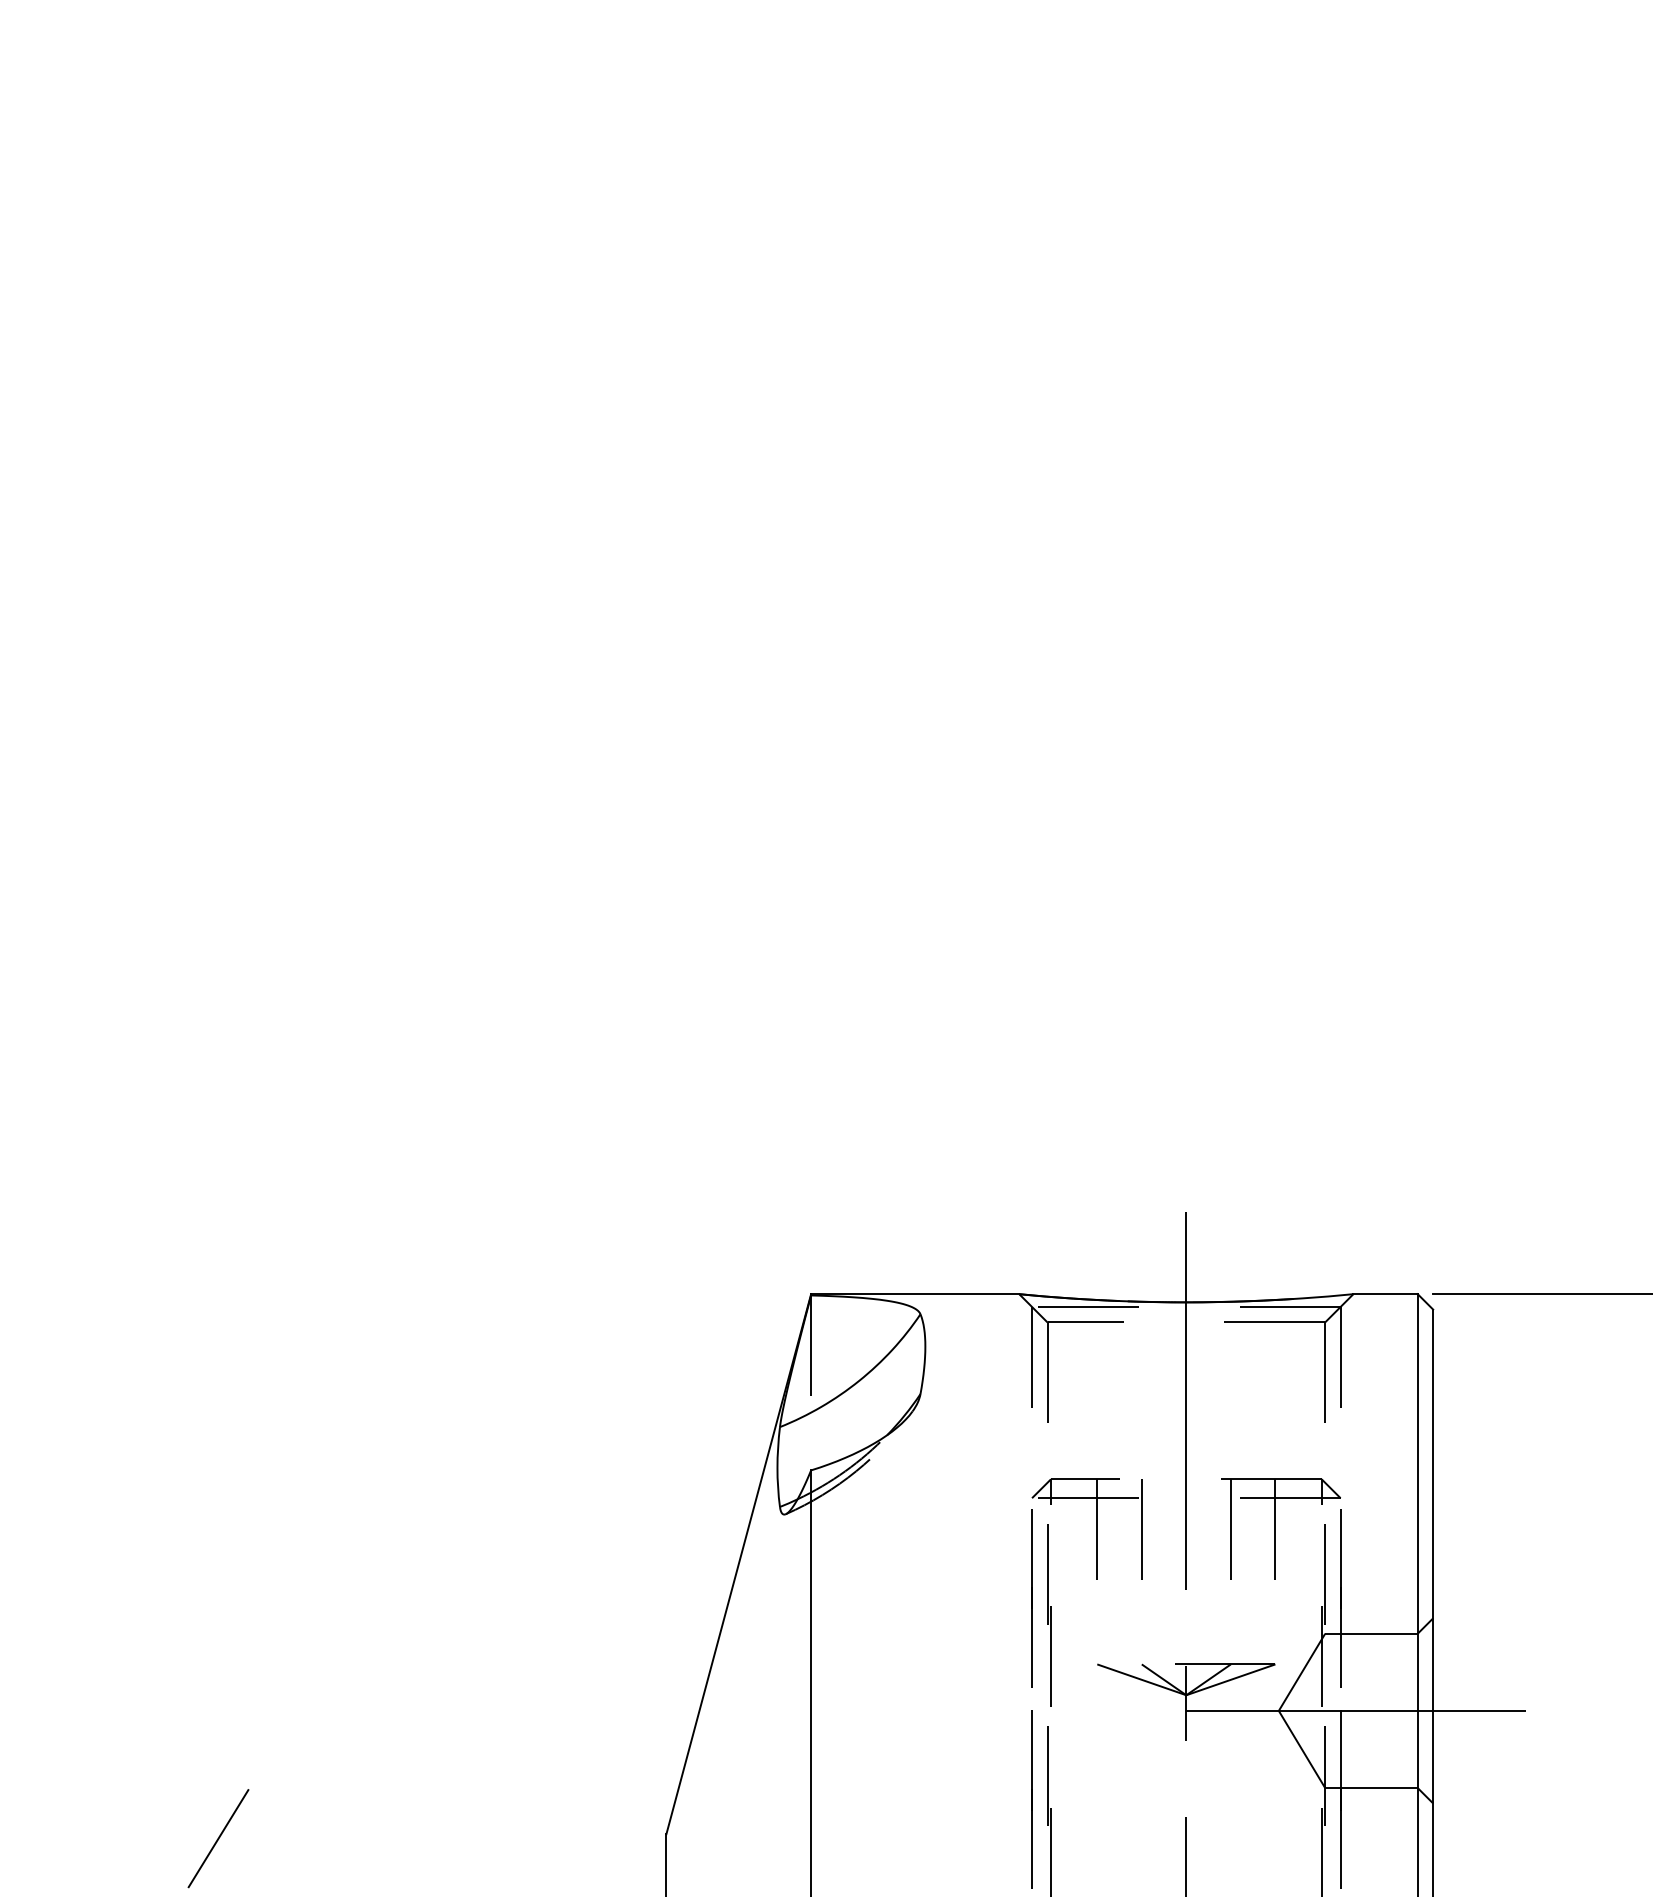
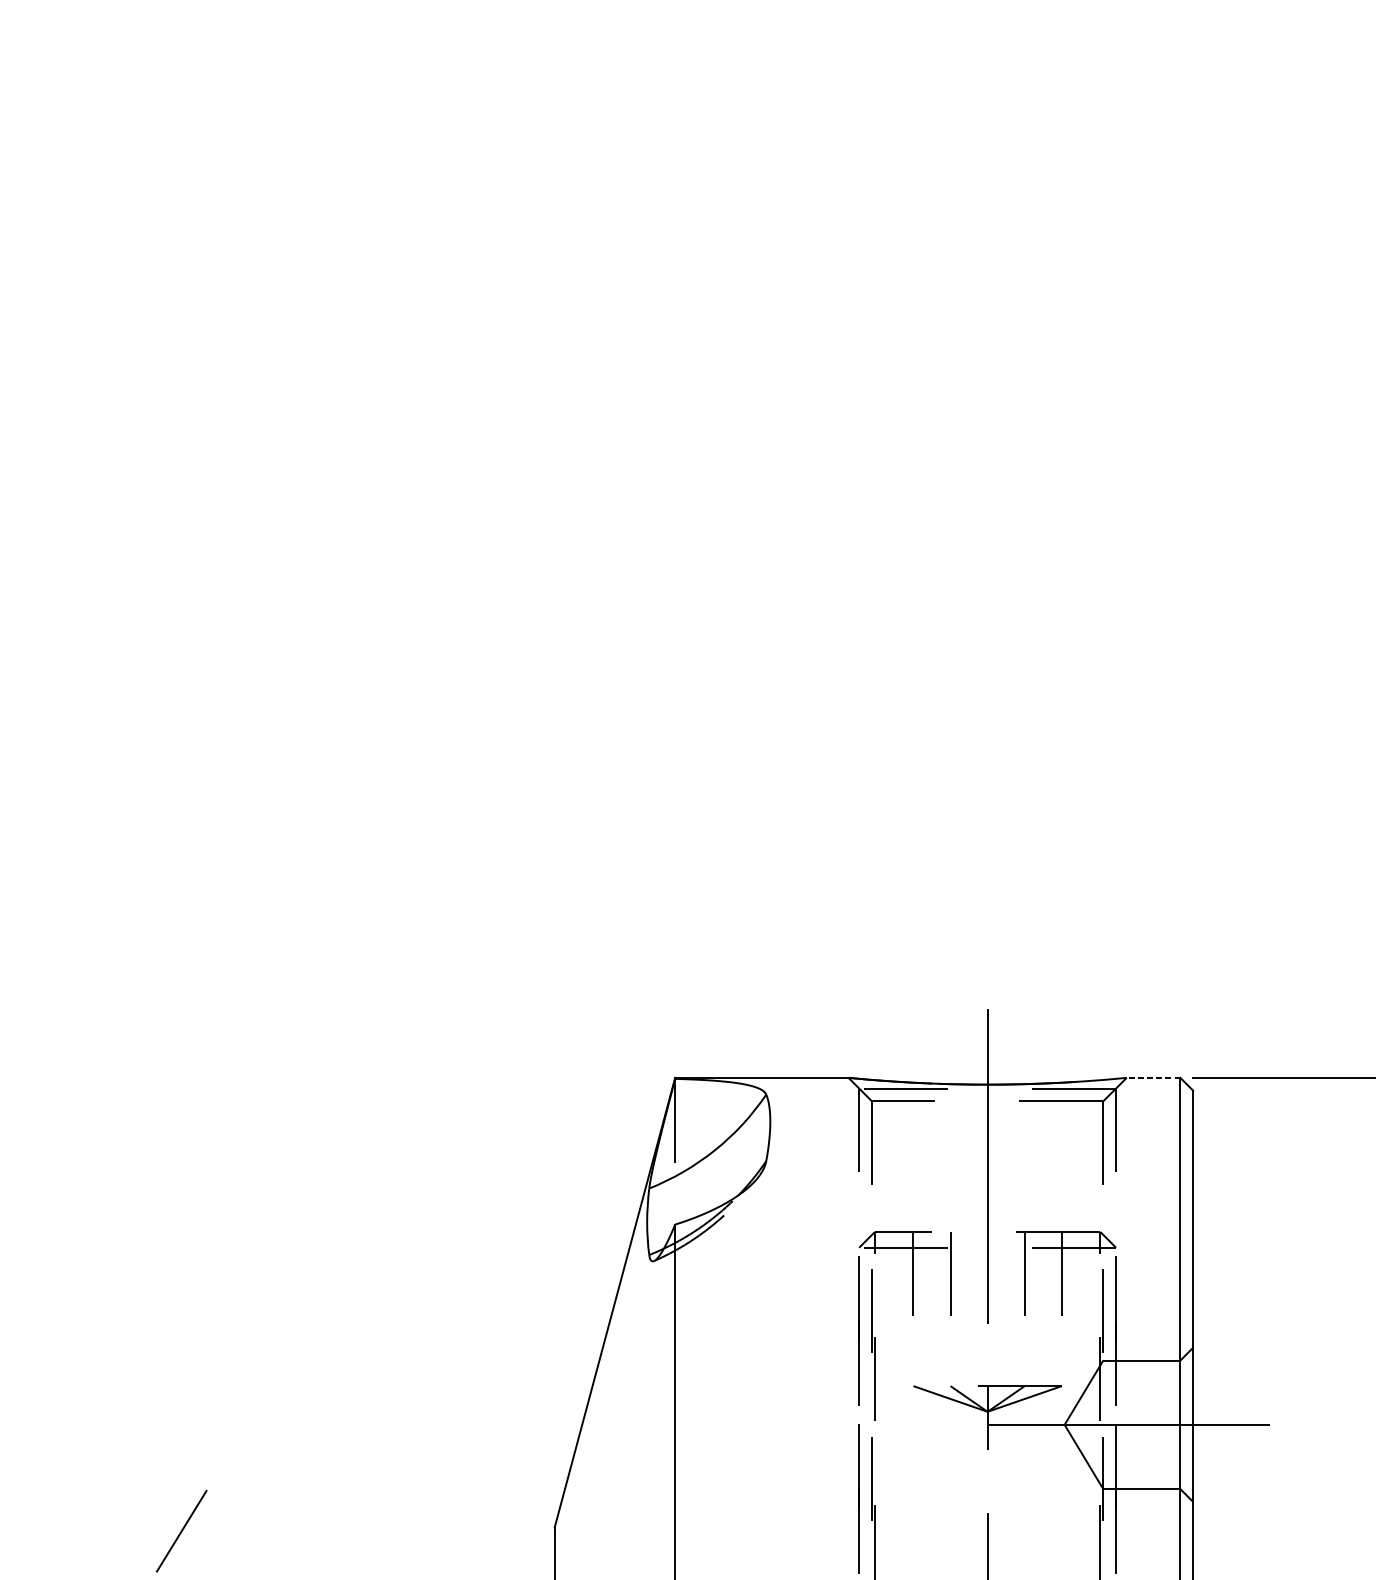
line: (1385, 1294) -> (1153, 1078), solid -> dashed

